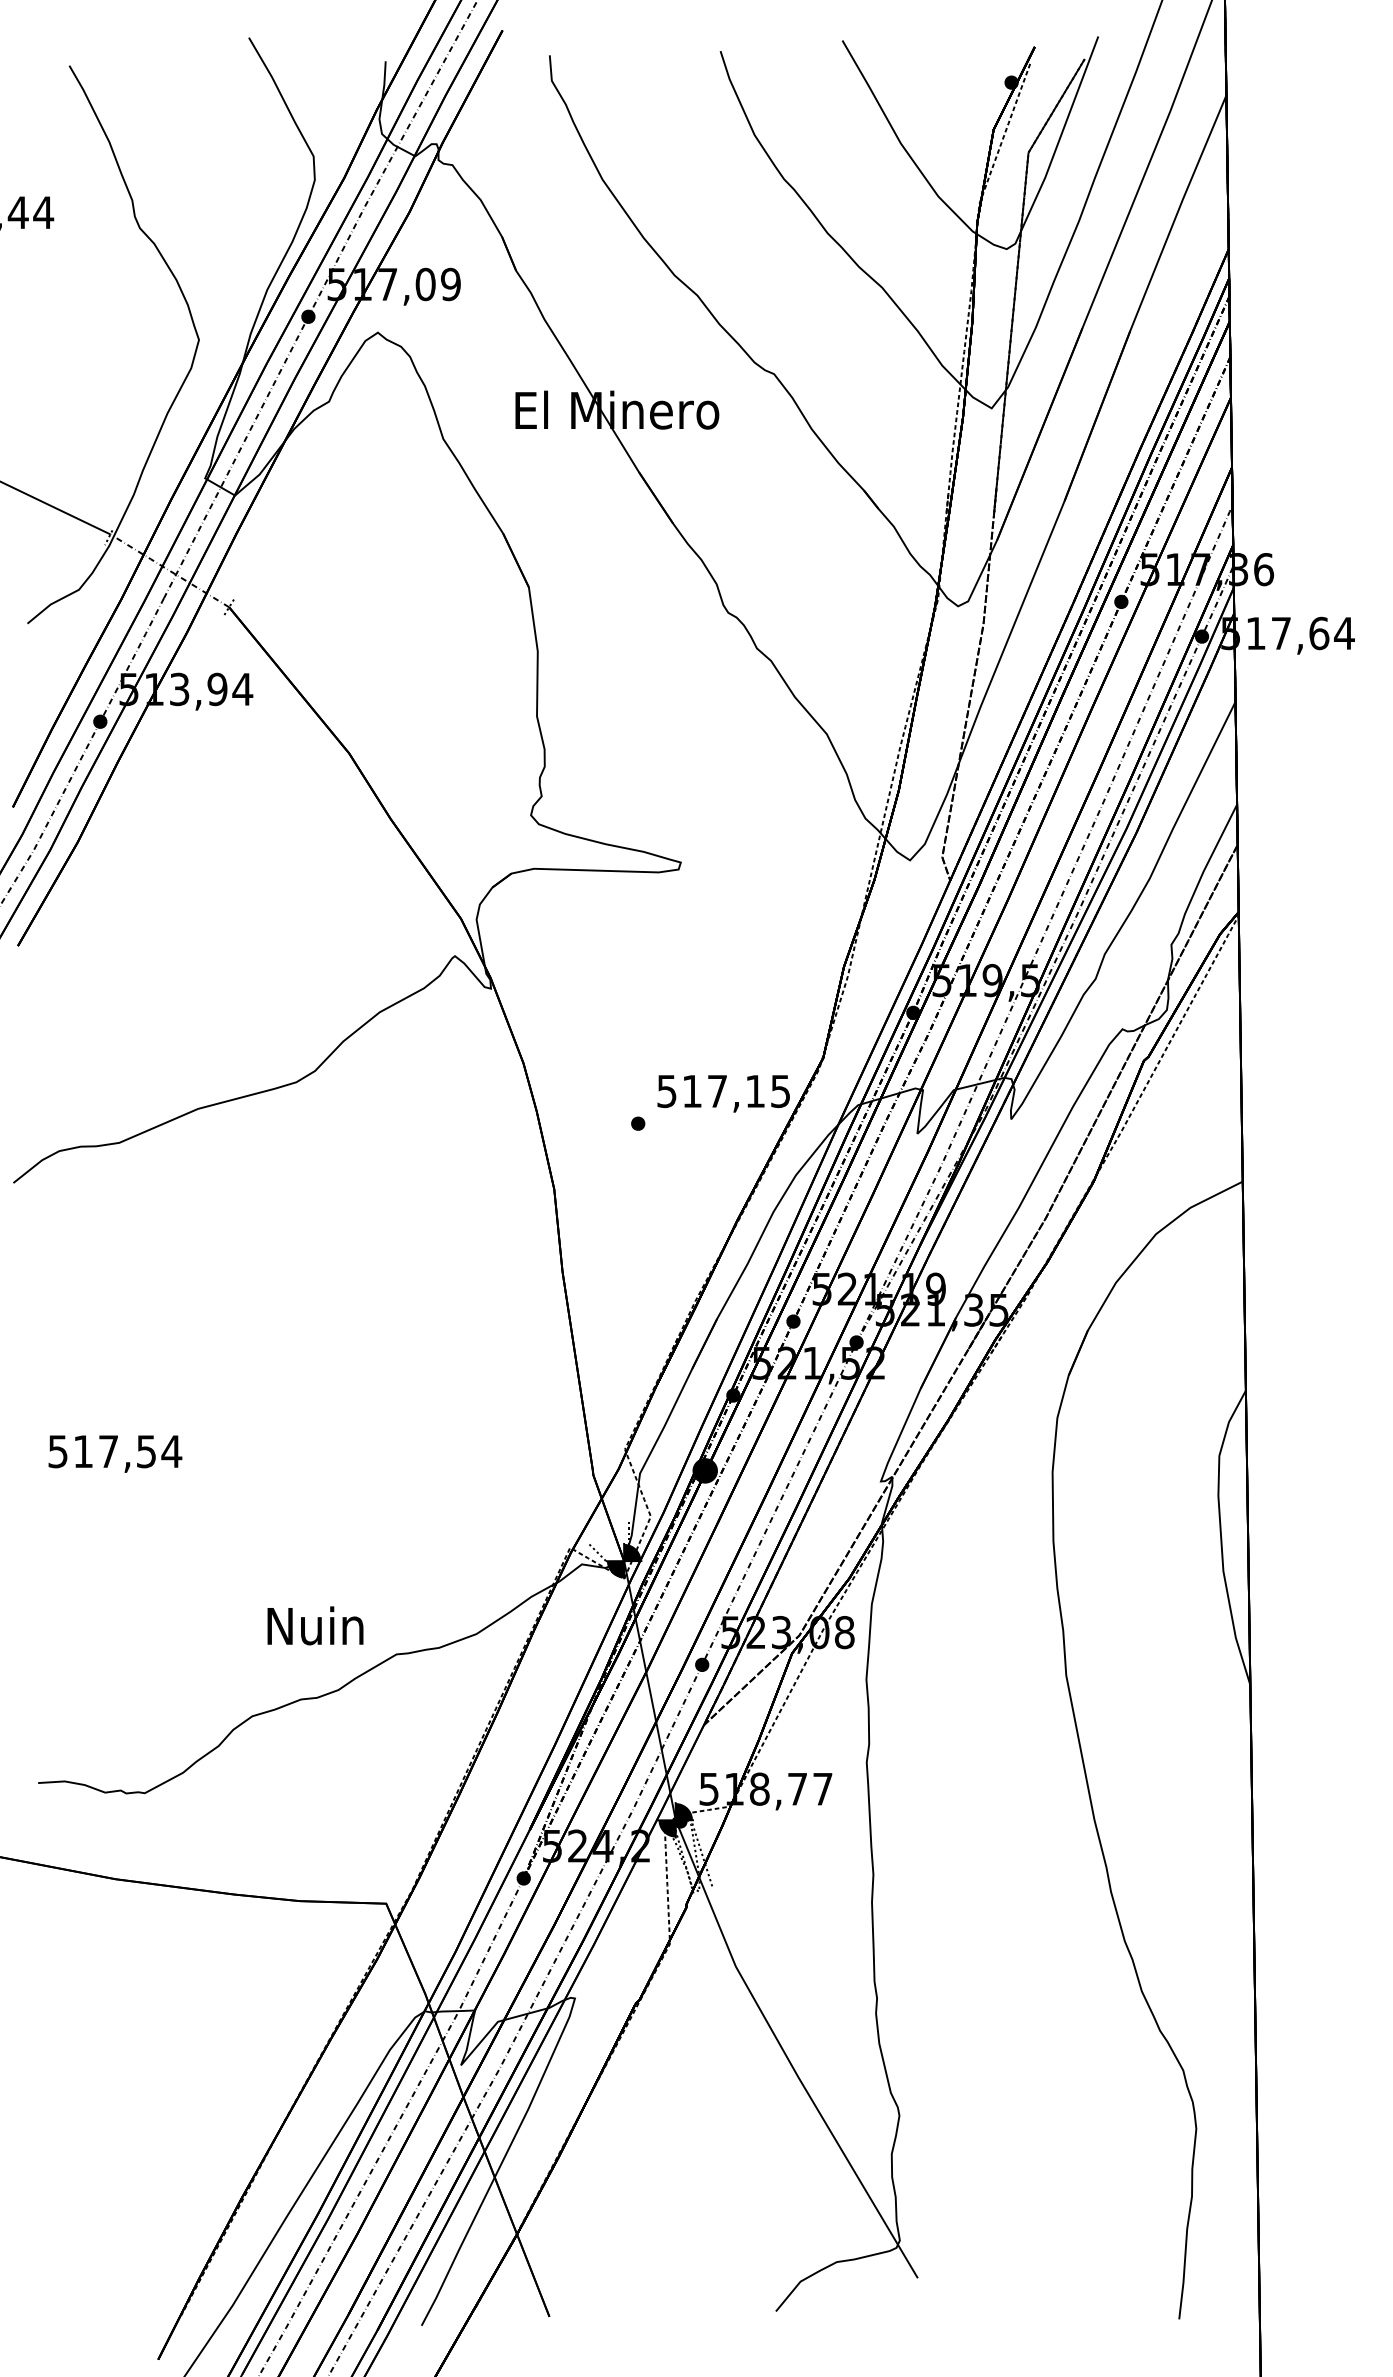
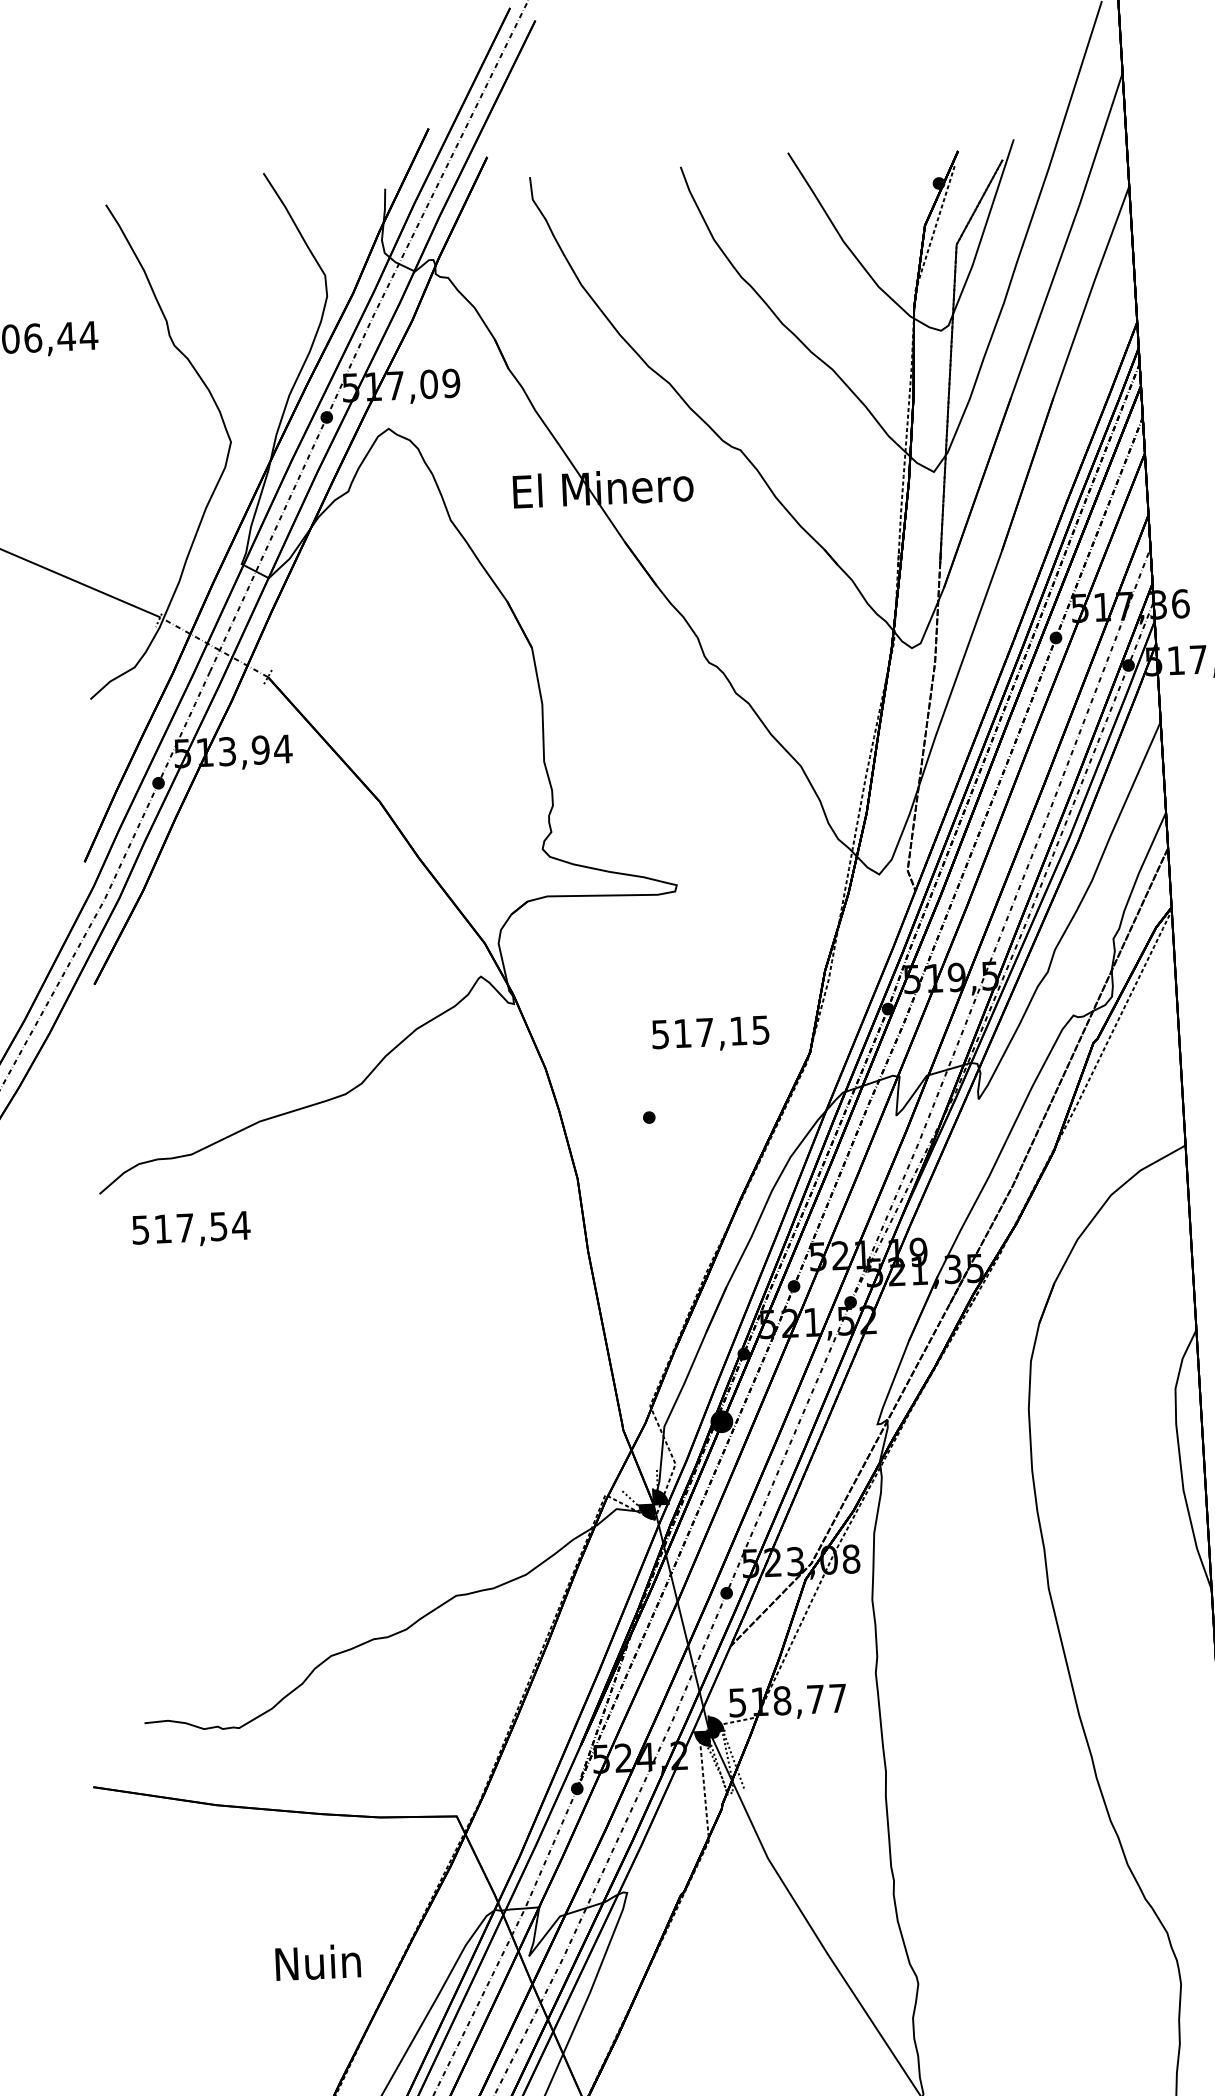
text: (723, 1093) -> (710, 1034), moved
text: (115, 1453) -> (191, 1229), moved
text: (315, 1625) -> (318, 1962), moved

